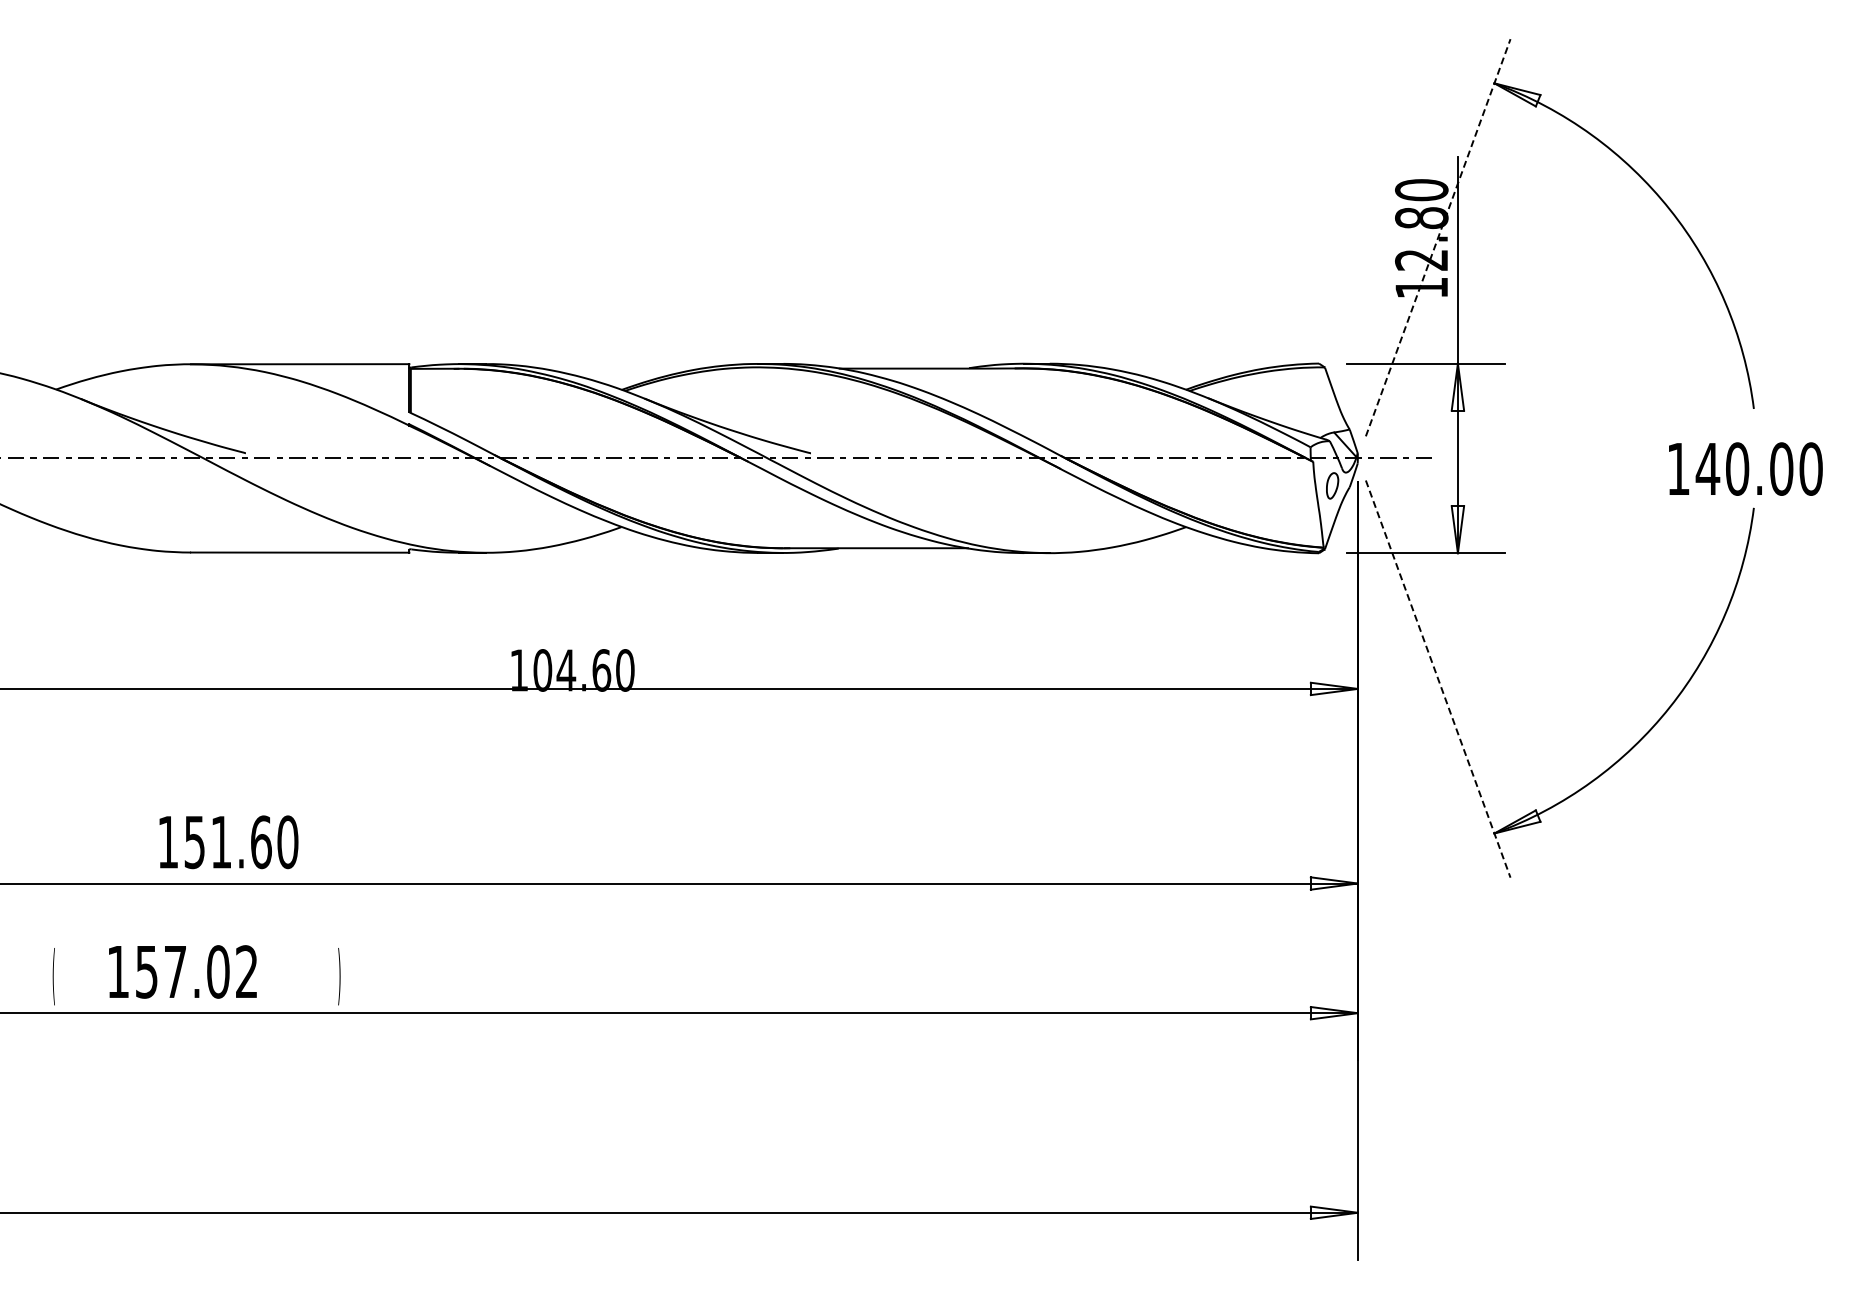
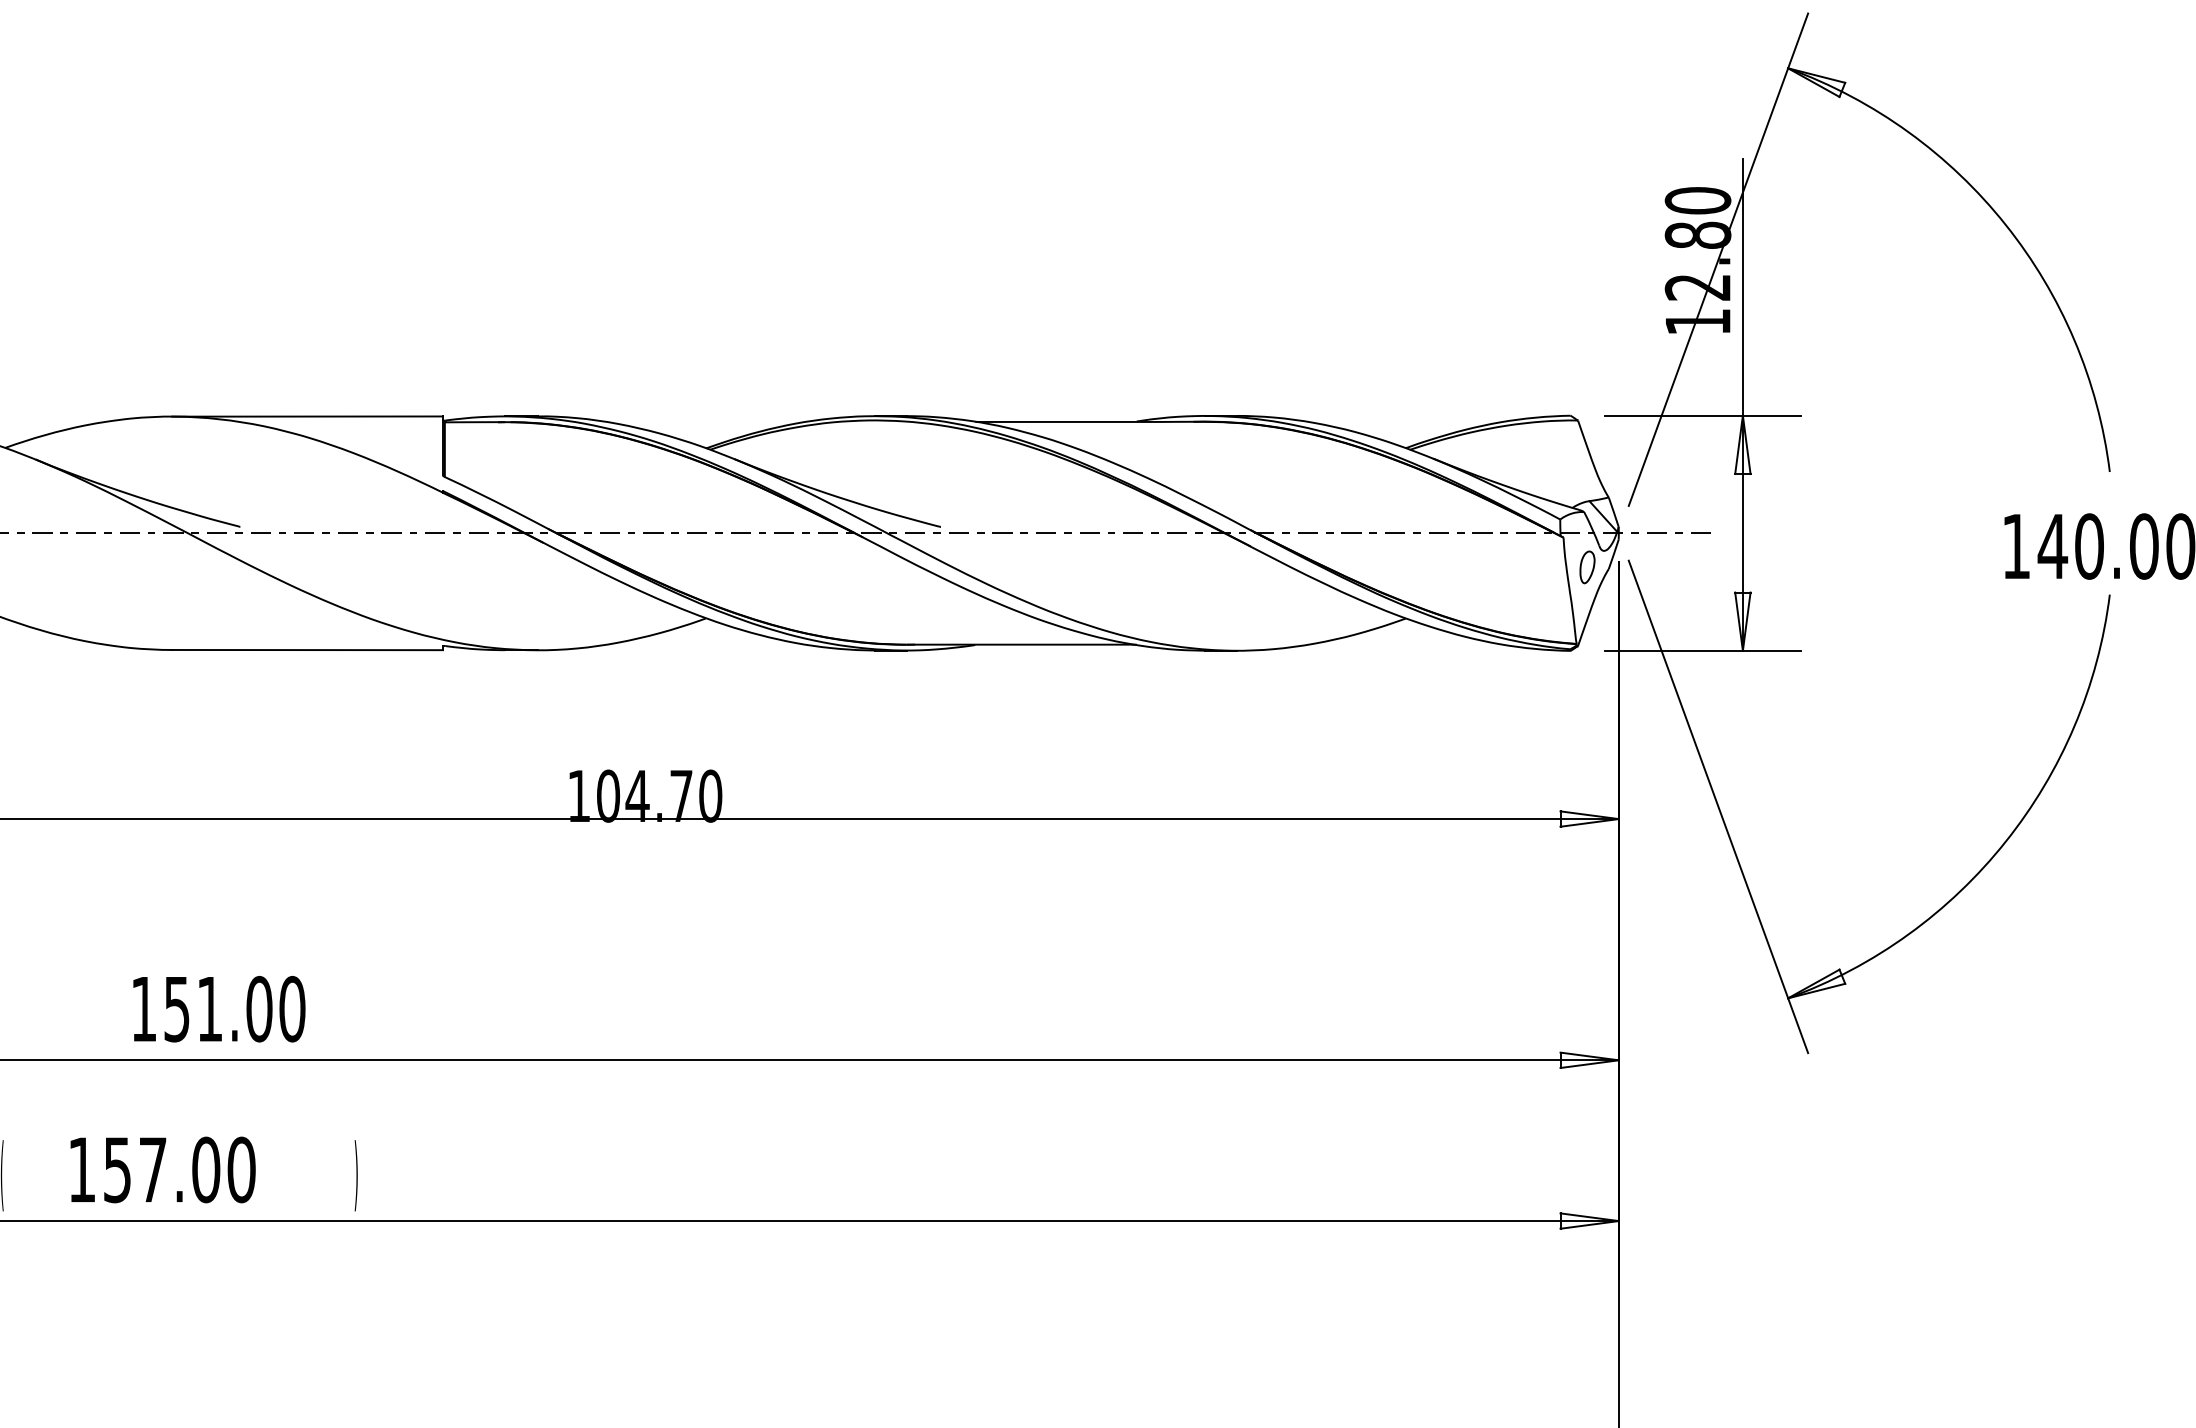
line: (1438, 237) -> (1718, 259), dashed -> solid
text: (601, 670) -> (681, 796), 104.60 -> 104.70
line: (1438, 679) -> (1718, 807), dashed -> solid
text: (260, 841) -> (258, 1008), 151.60 -> 151.00
text: (246, 971) -> (241, 1169), 157.02 -> 157.00

